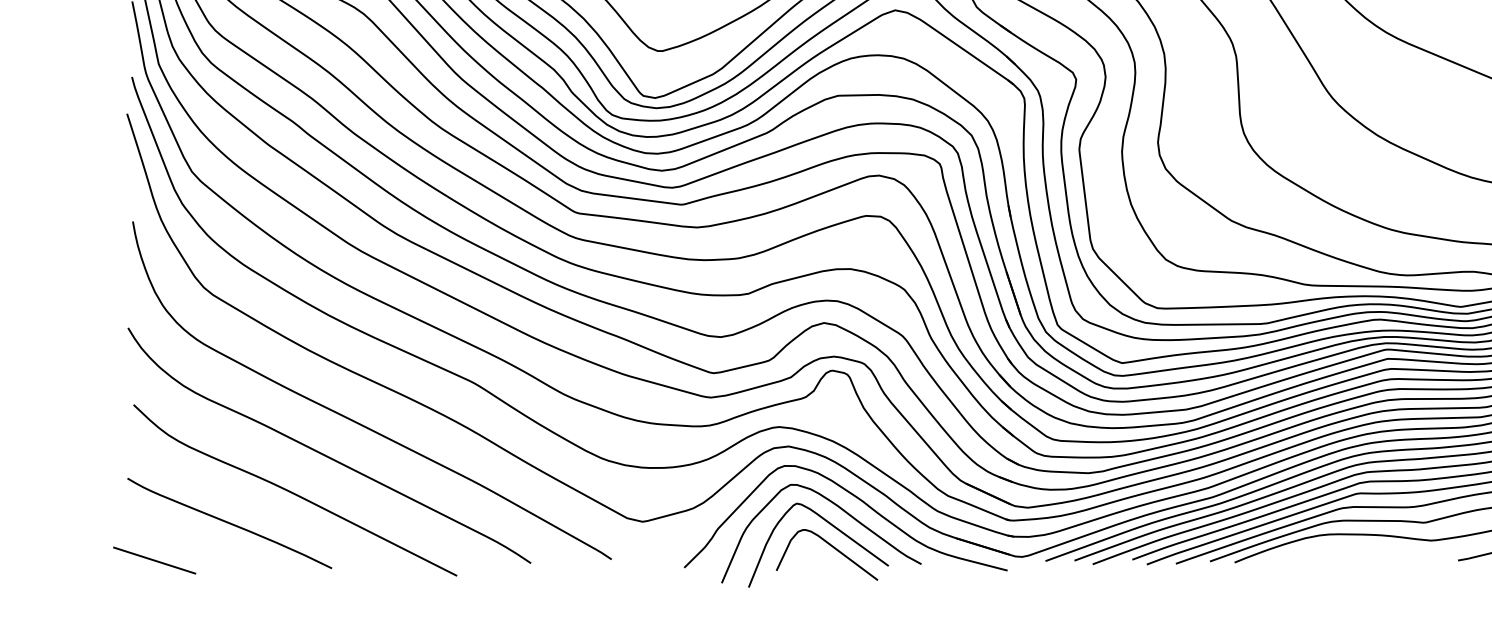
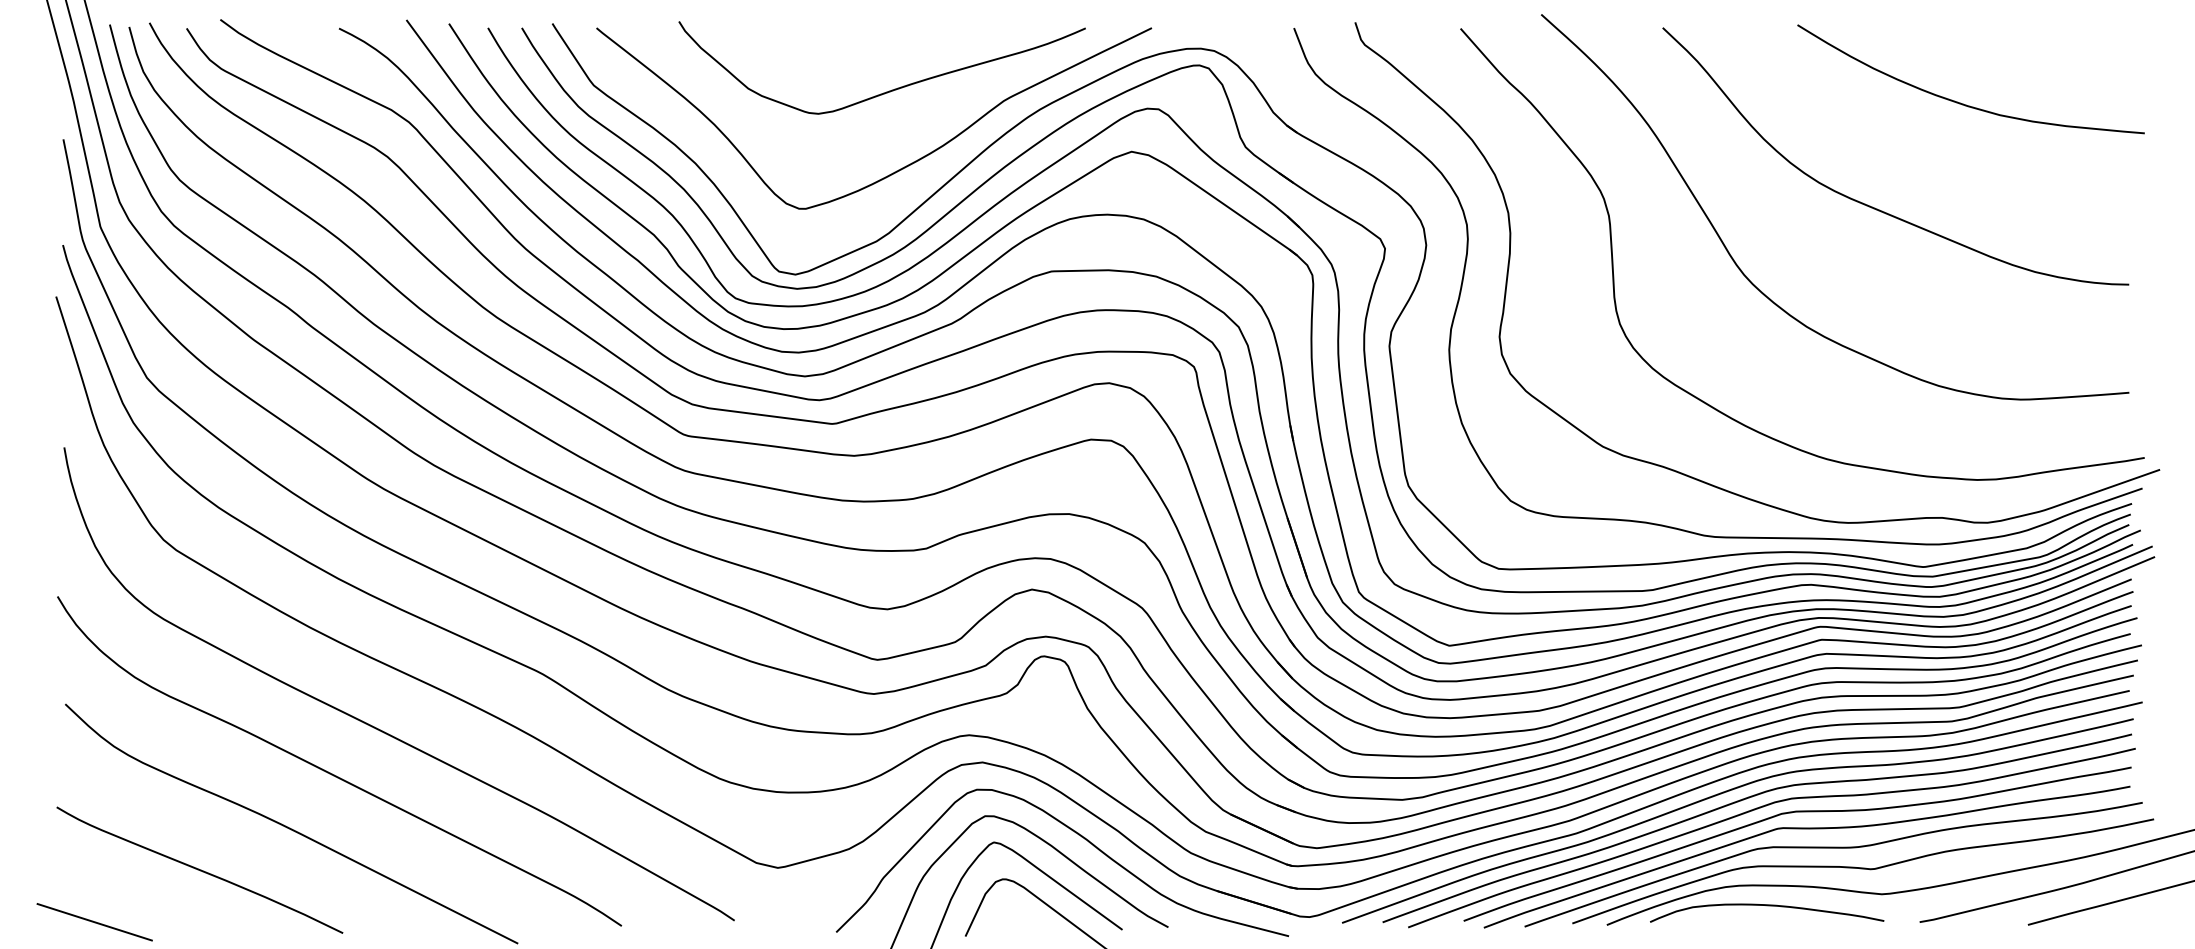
curve: (1349, 549) -> (1767, 906), added

